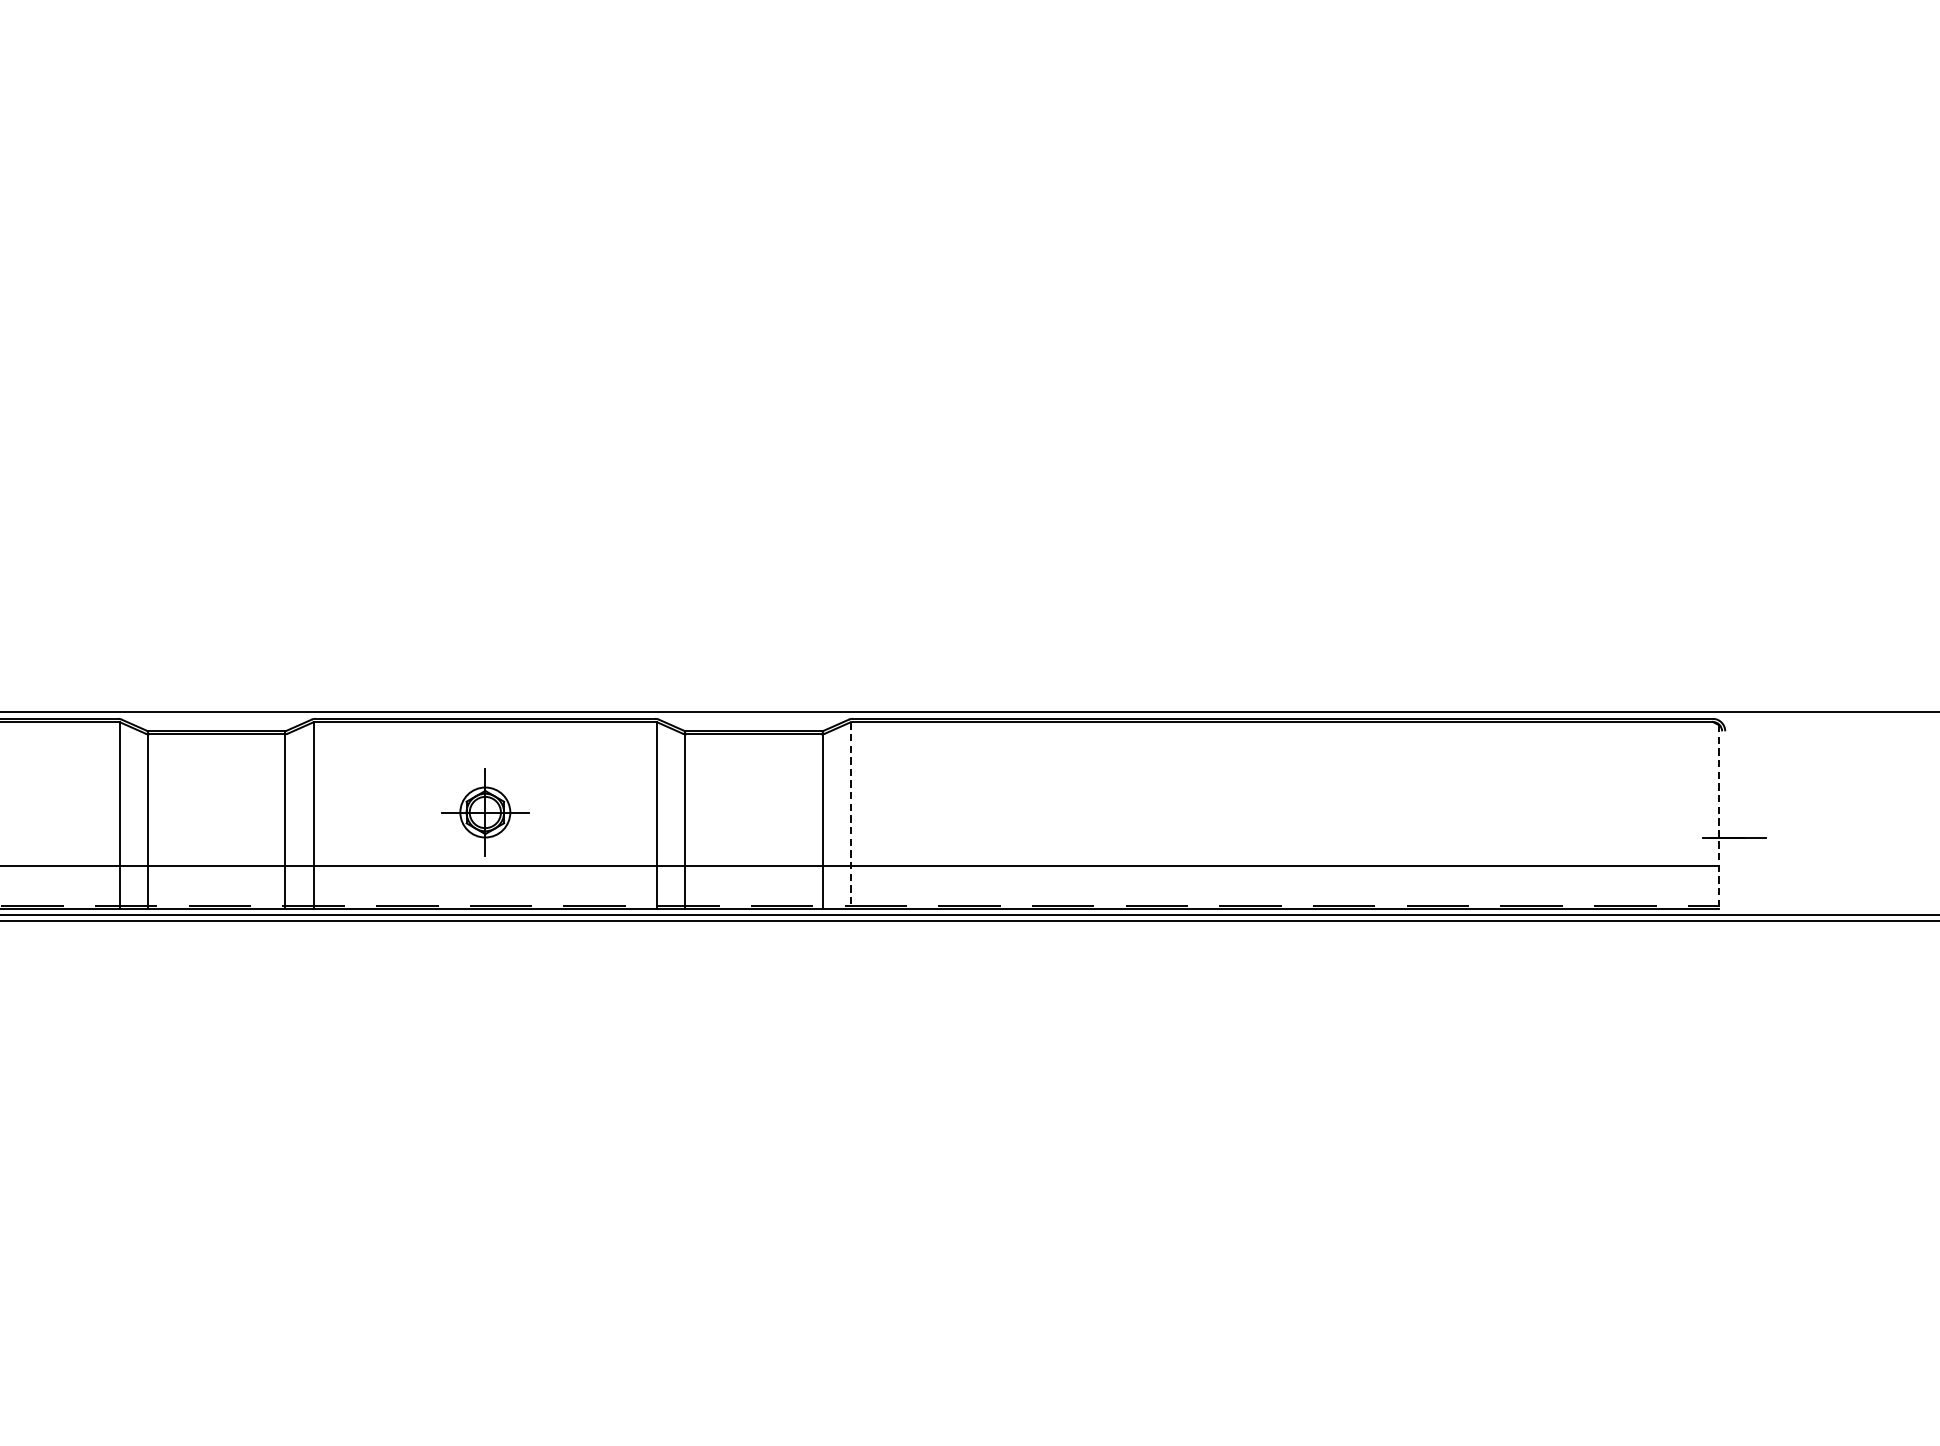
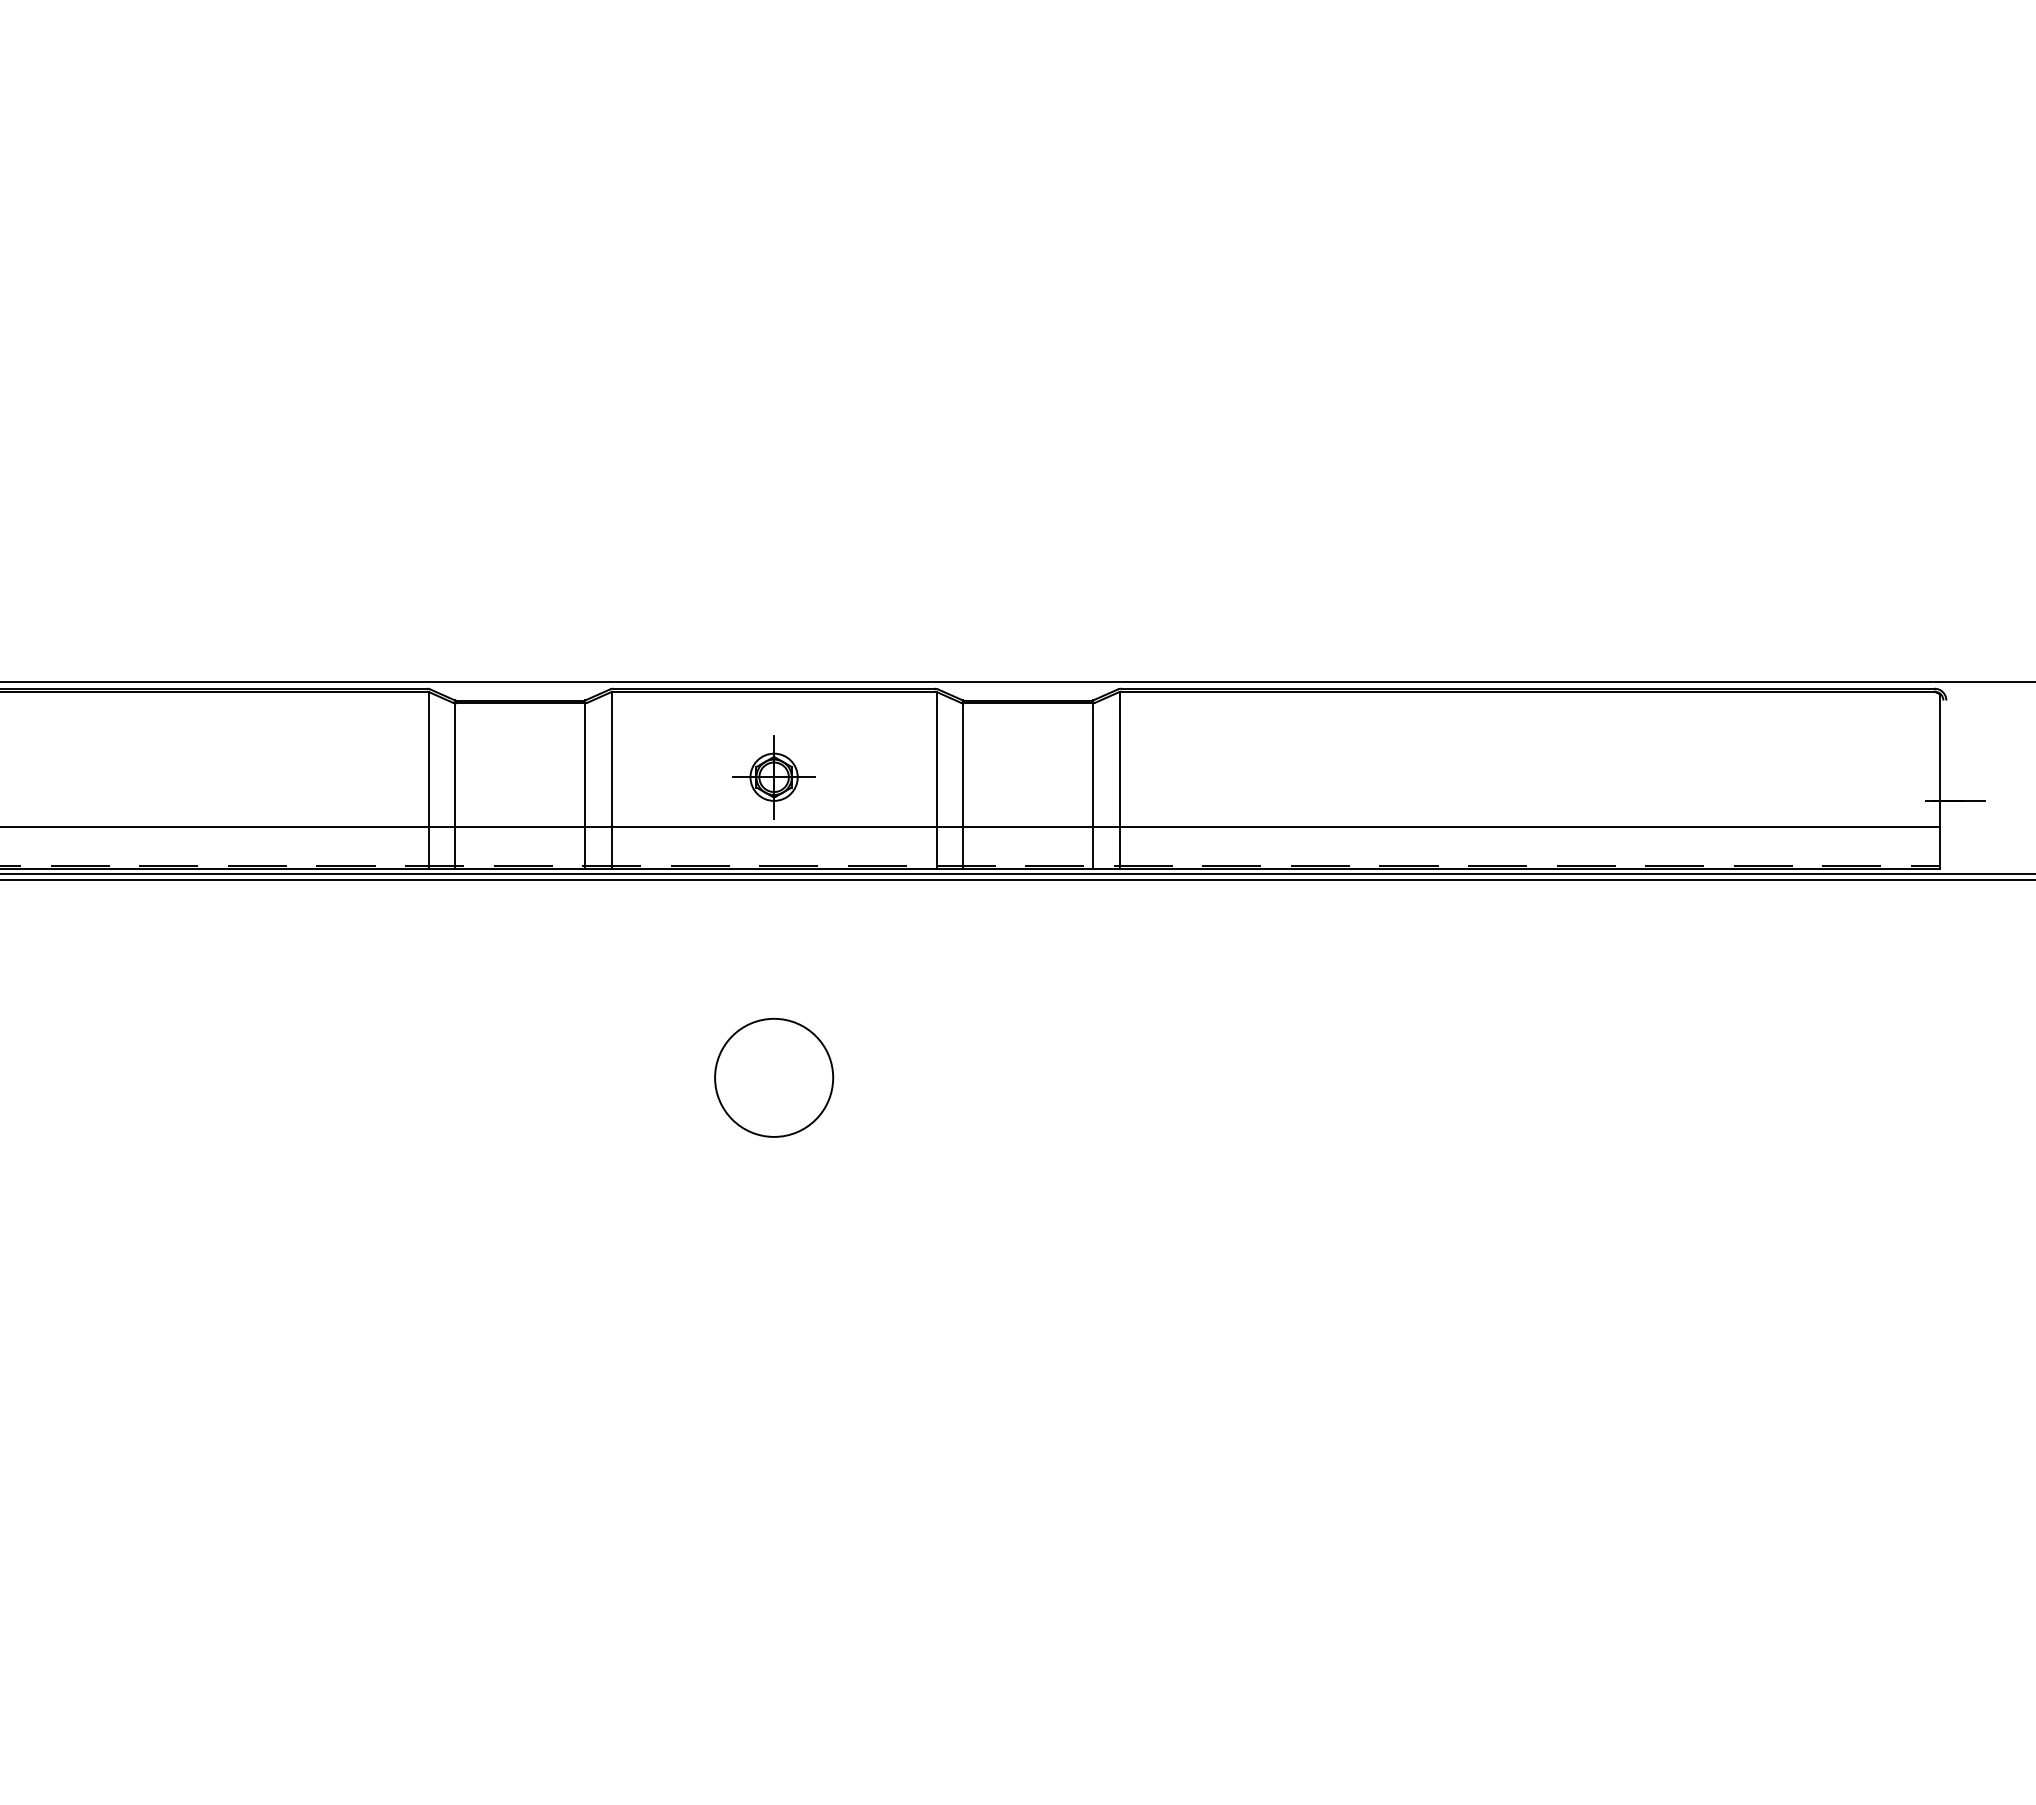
line: (850, 815) -> (1119, 780), dashed -> solid
line: (1719, 818) -> (1940, 782), dashed -> solid
circle: (485, 1130) -> (774, 1077), added

